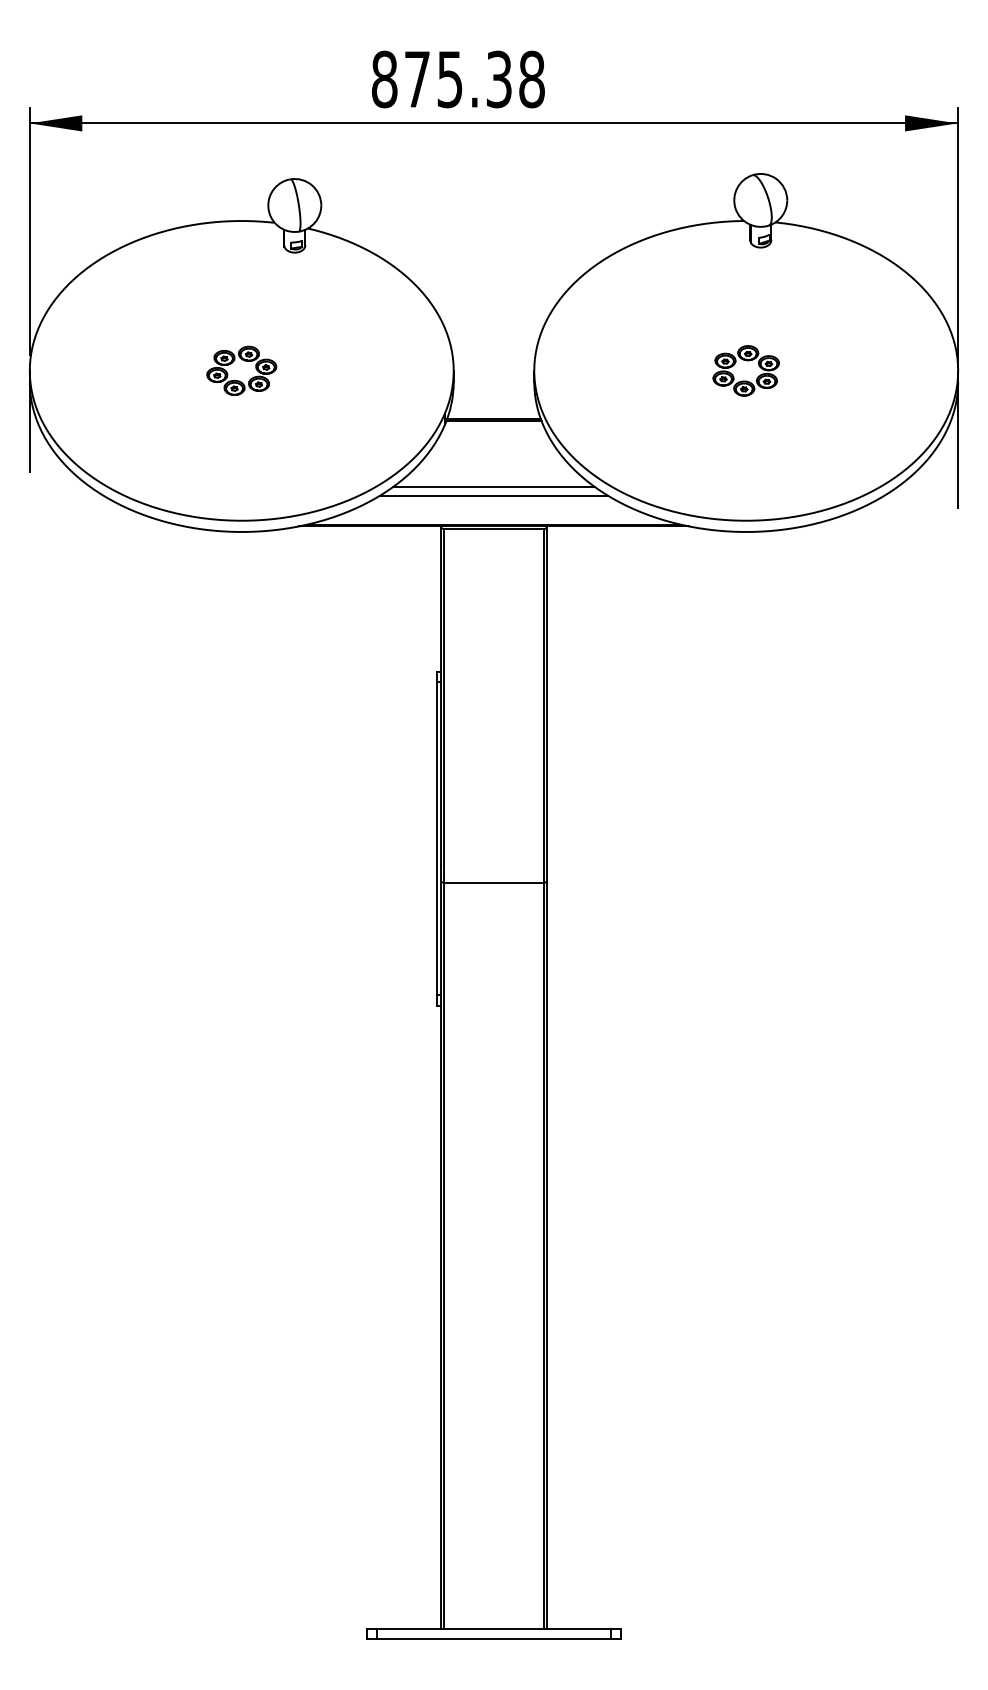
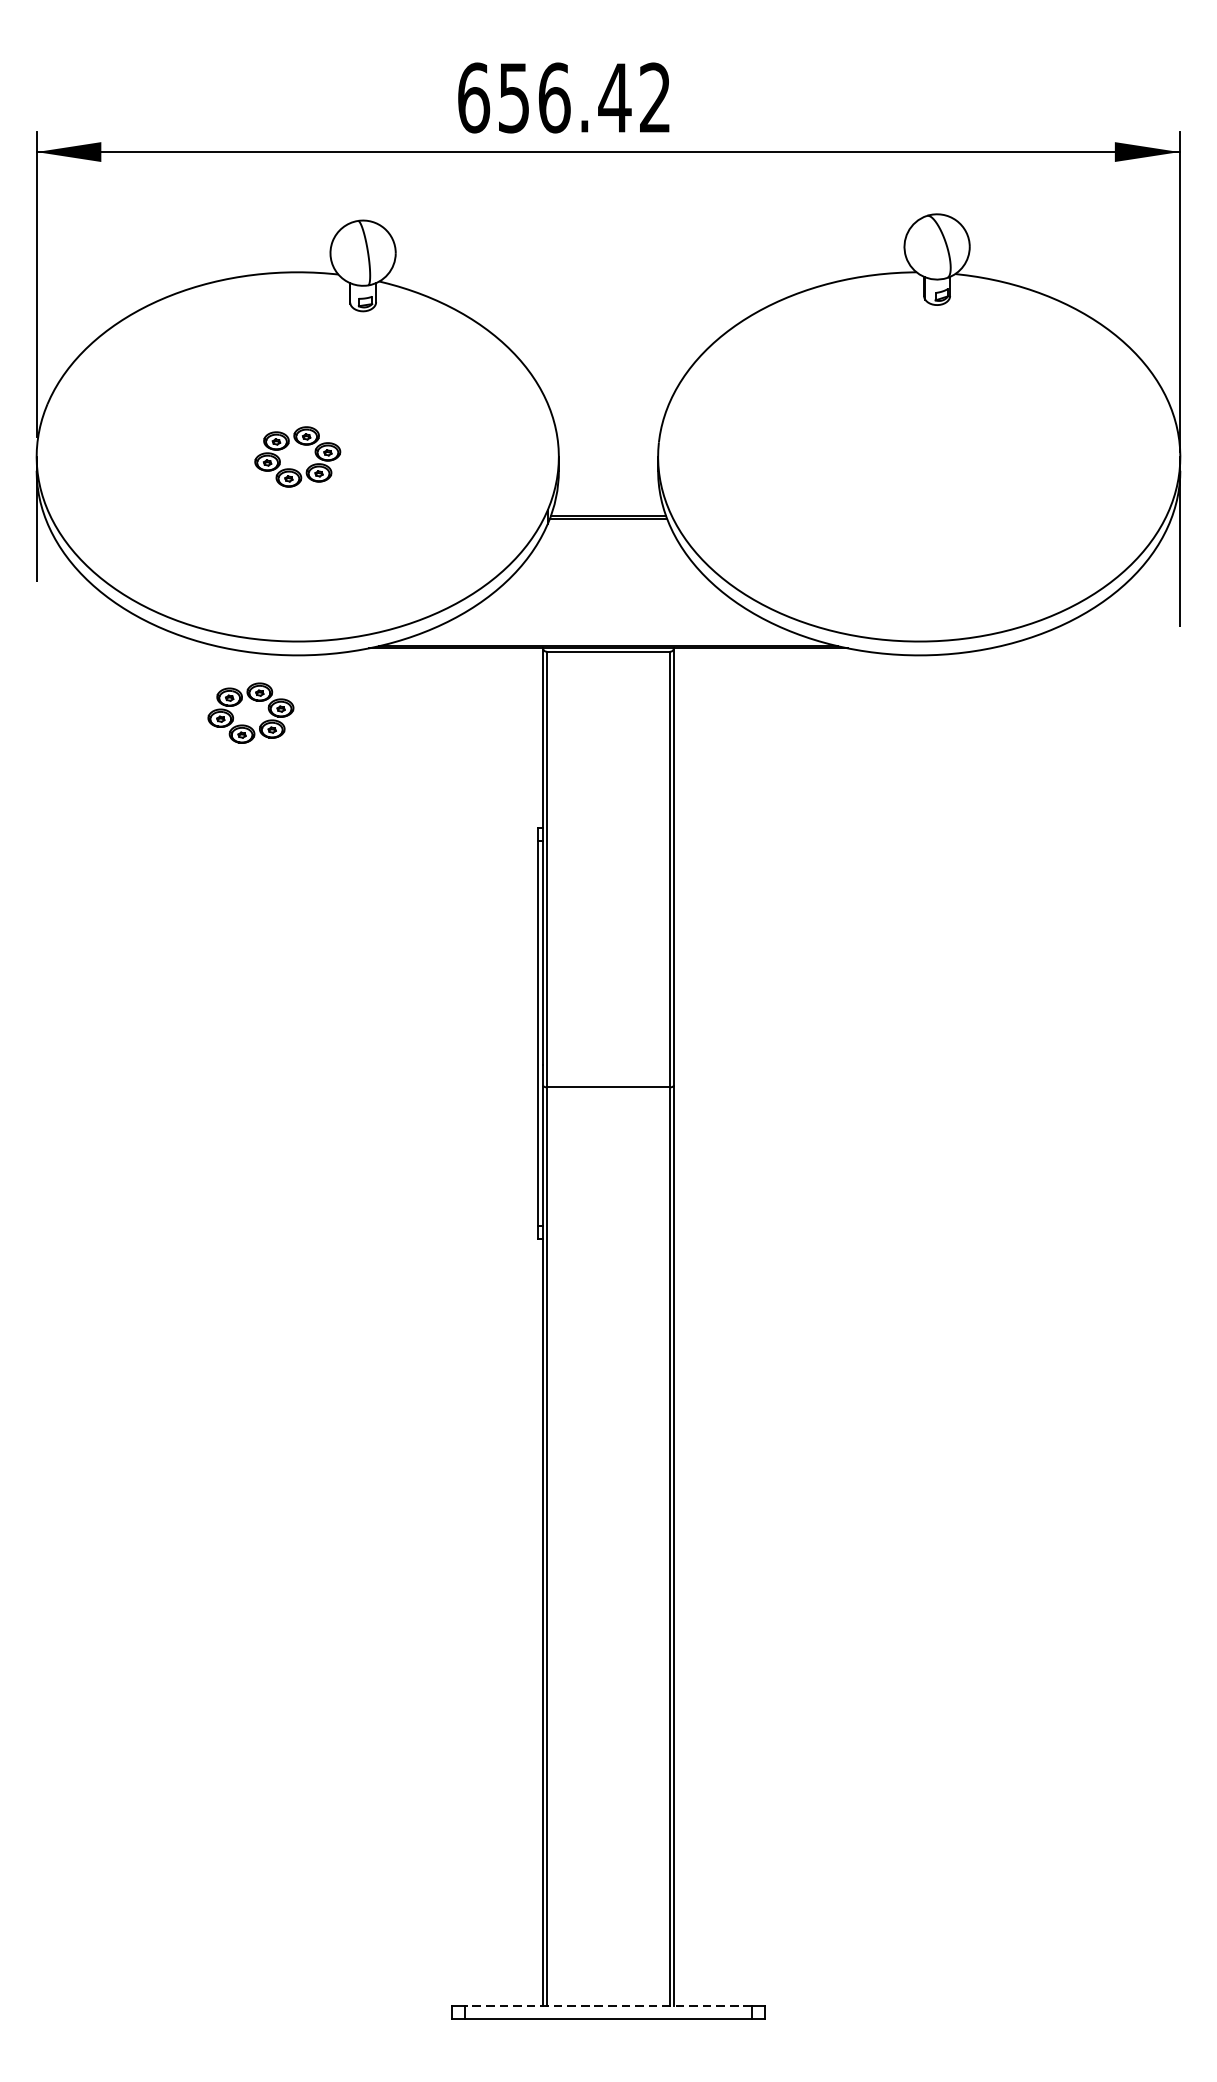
text: (457, 79) -> (563, 97), 875.38 -> 656.42
part: (746, 361) -> (919, 445), removed
line: (493, 487) -> (607, 600), removed
line: (493, 496) -> (607, 611), removed
part: (206, 569) -> (254, 701), added
line: (494, 1628) -> (609, 2006), solid -> dashed

